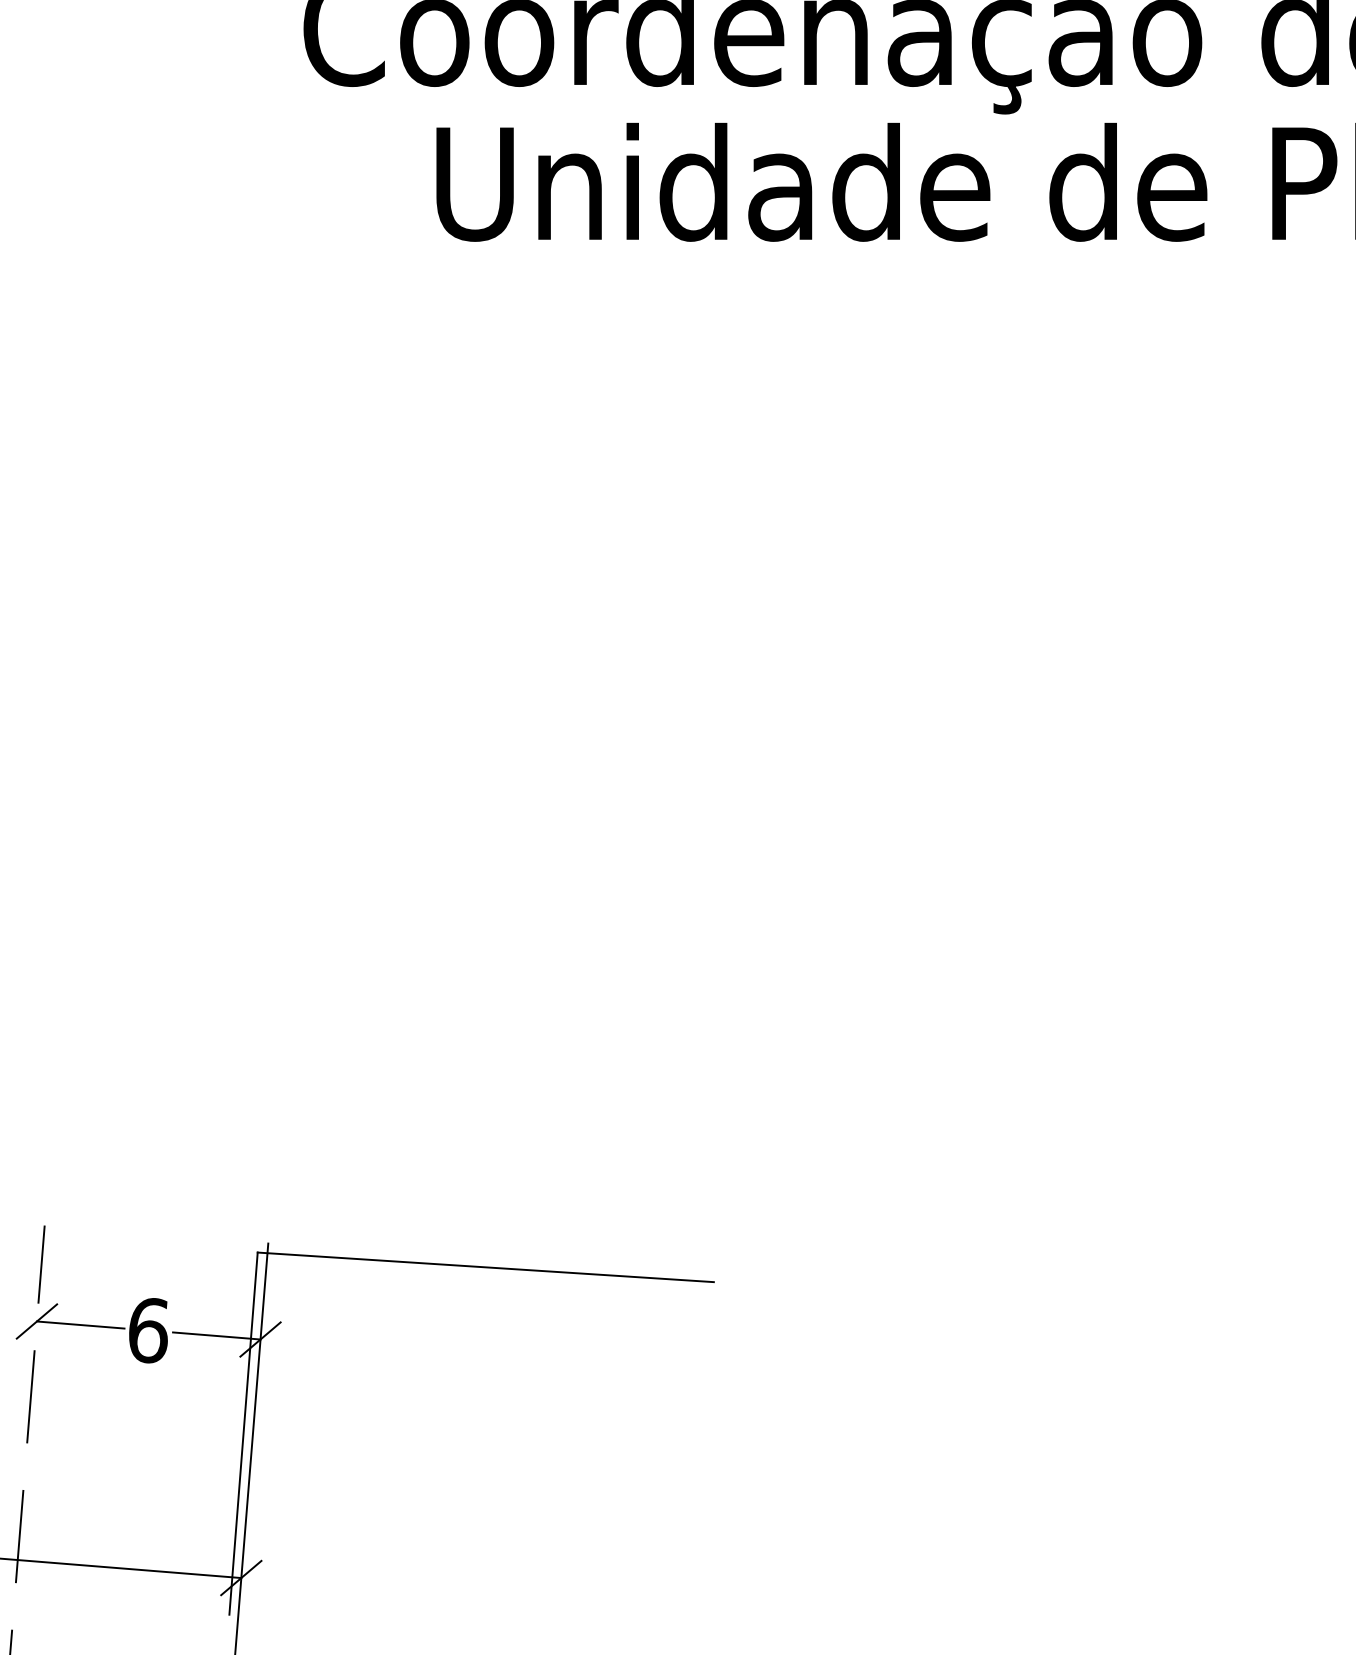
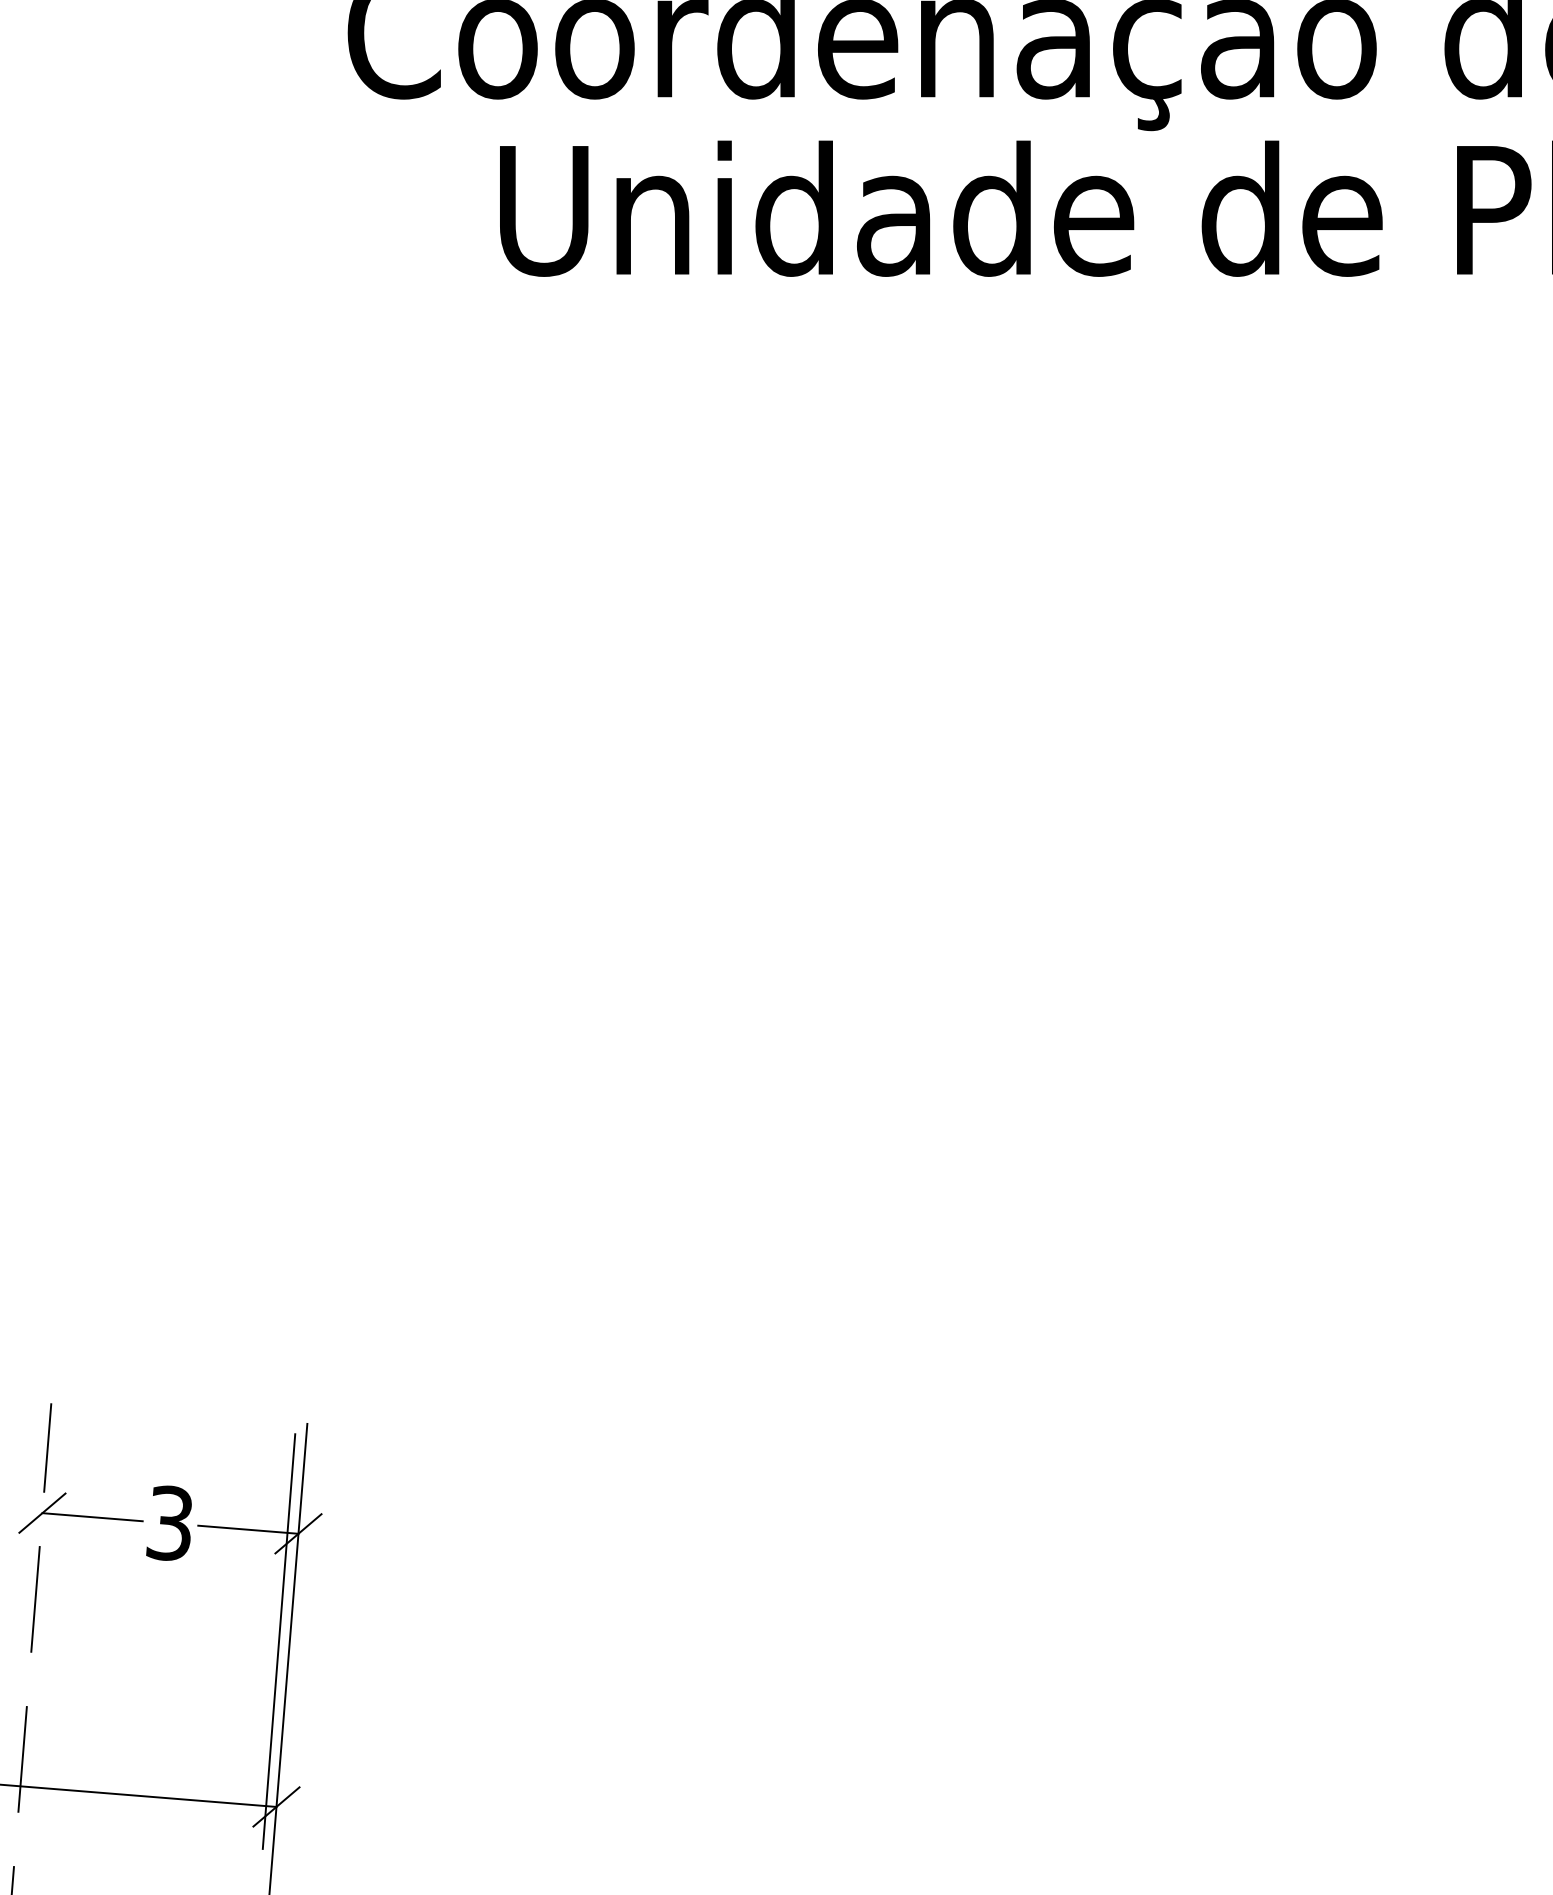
line: (485, 1267) -> (556, 1451), removed
text: (147, 1330) -> (169, 1523), 6 -> 3

